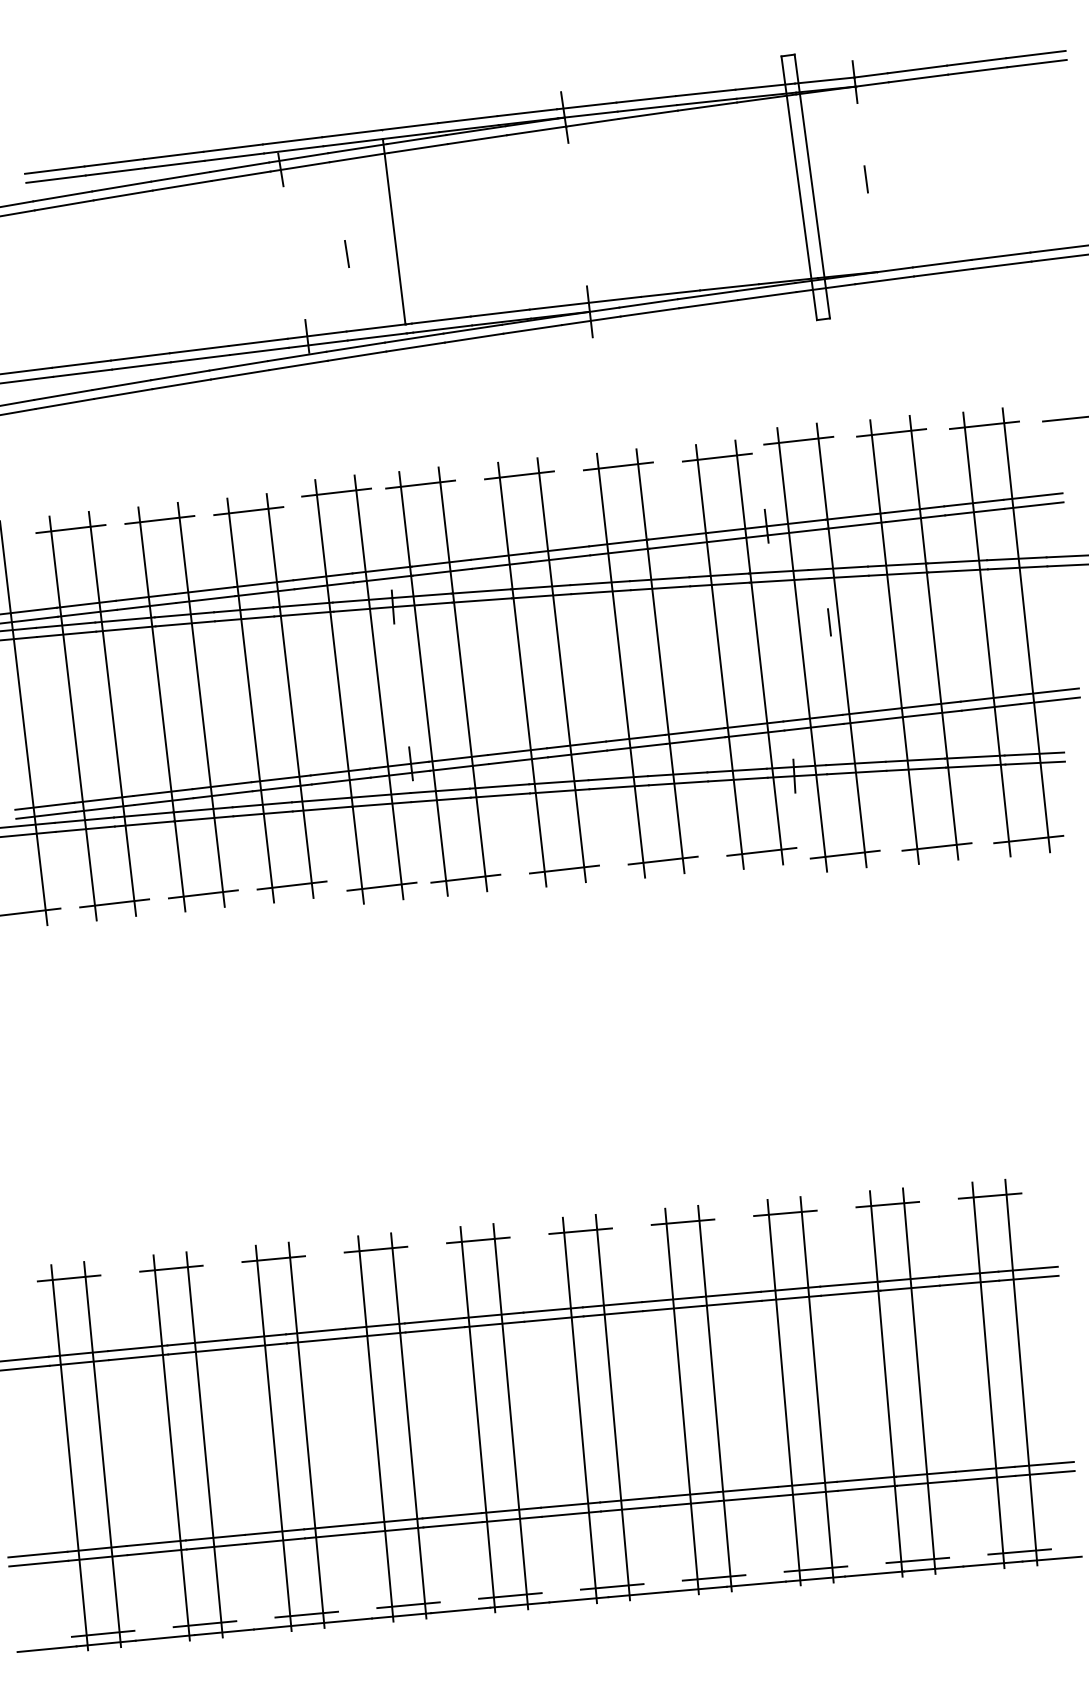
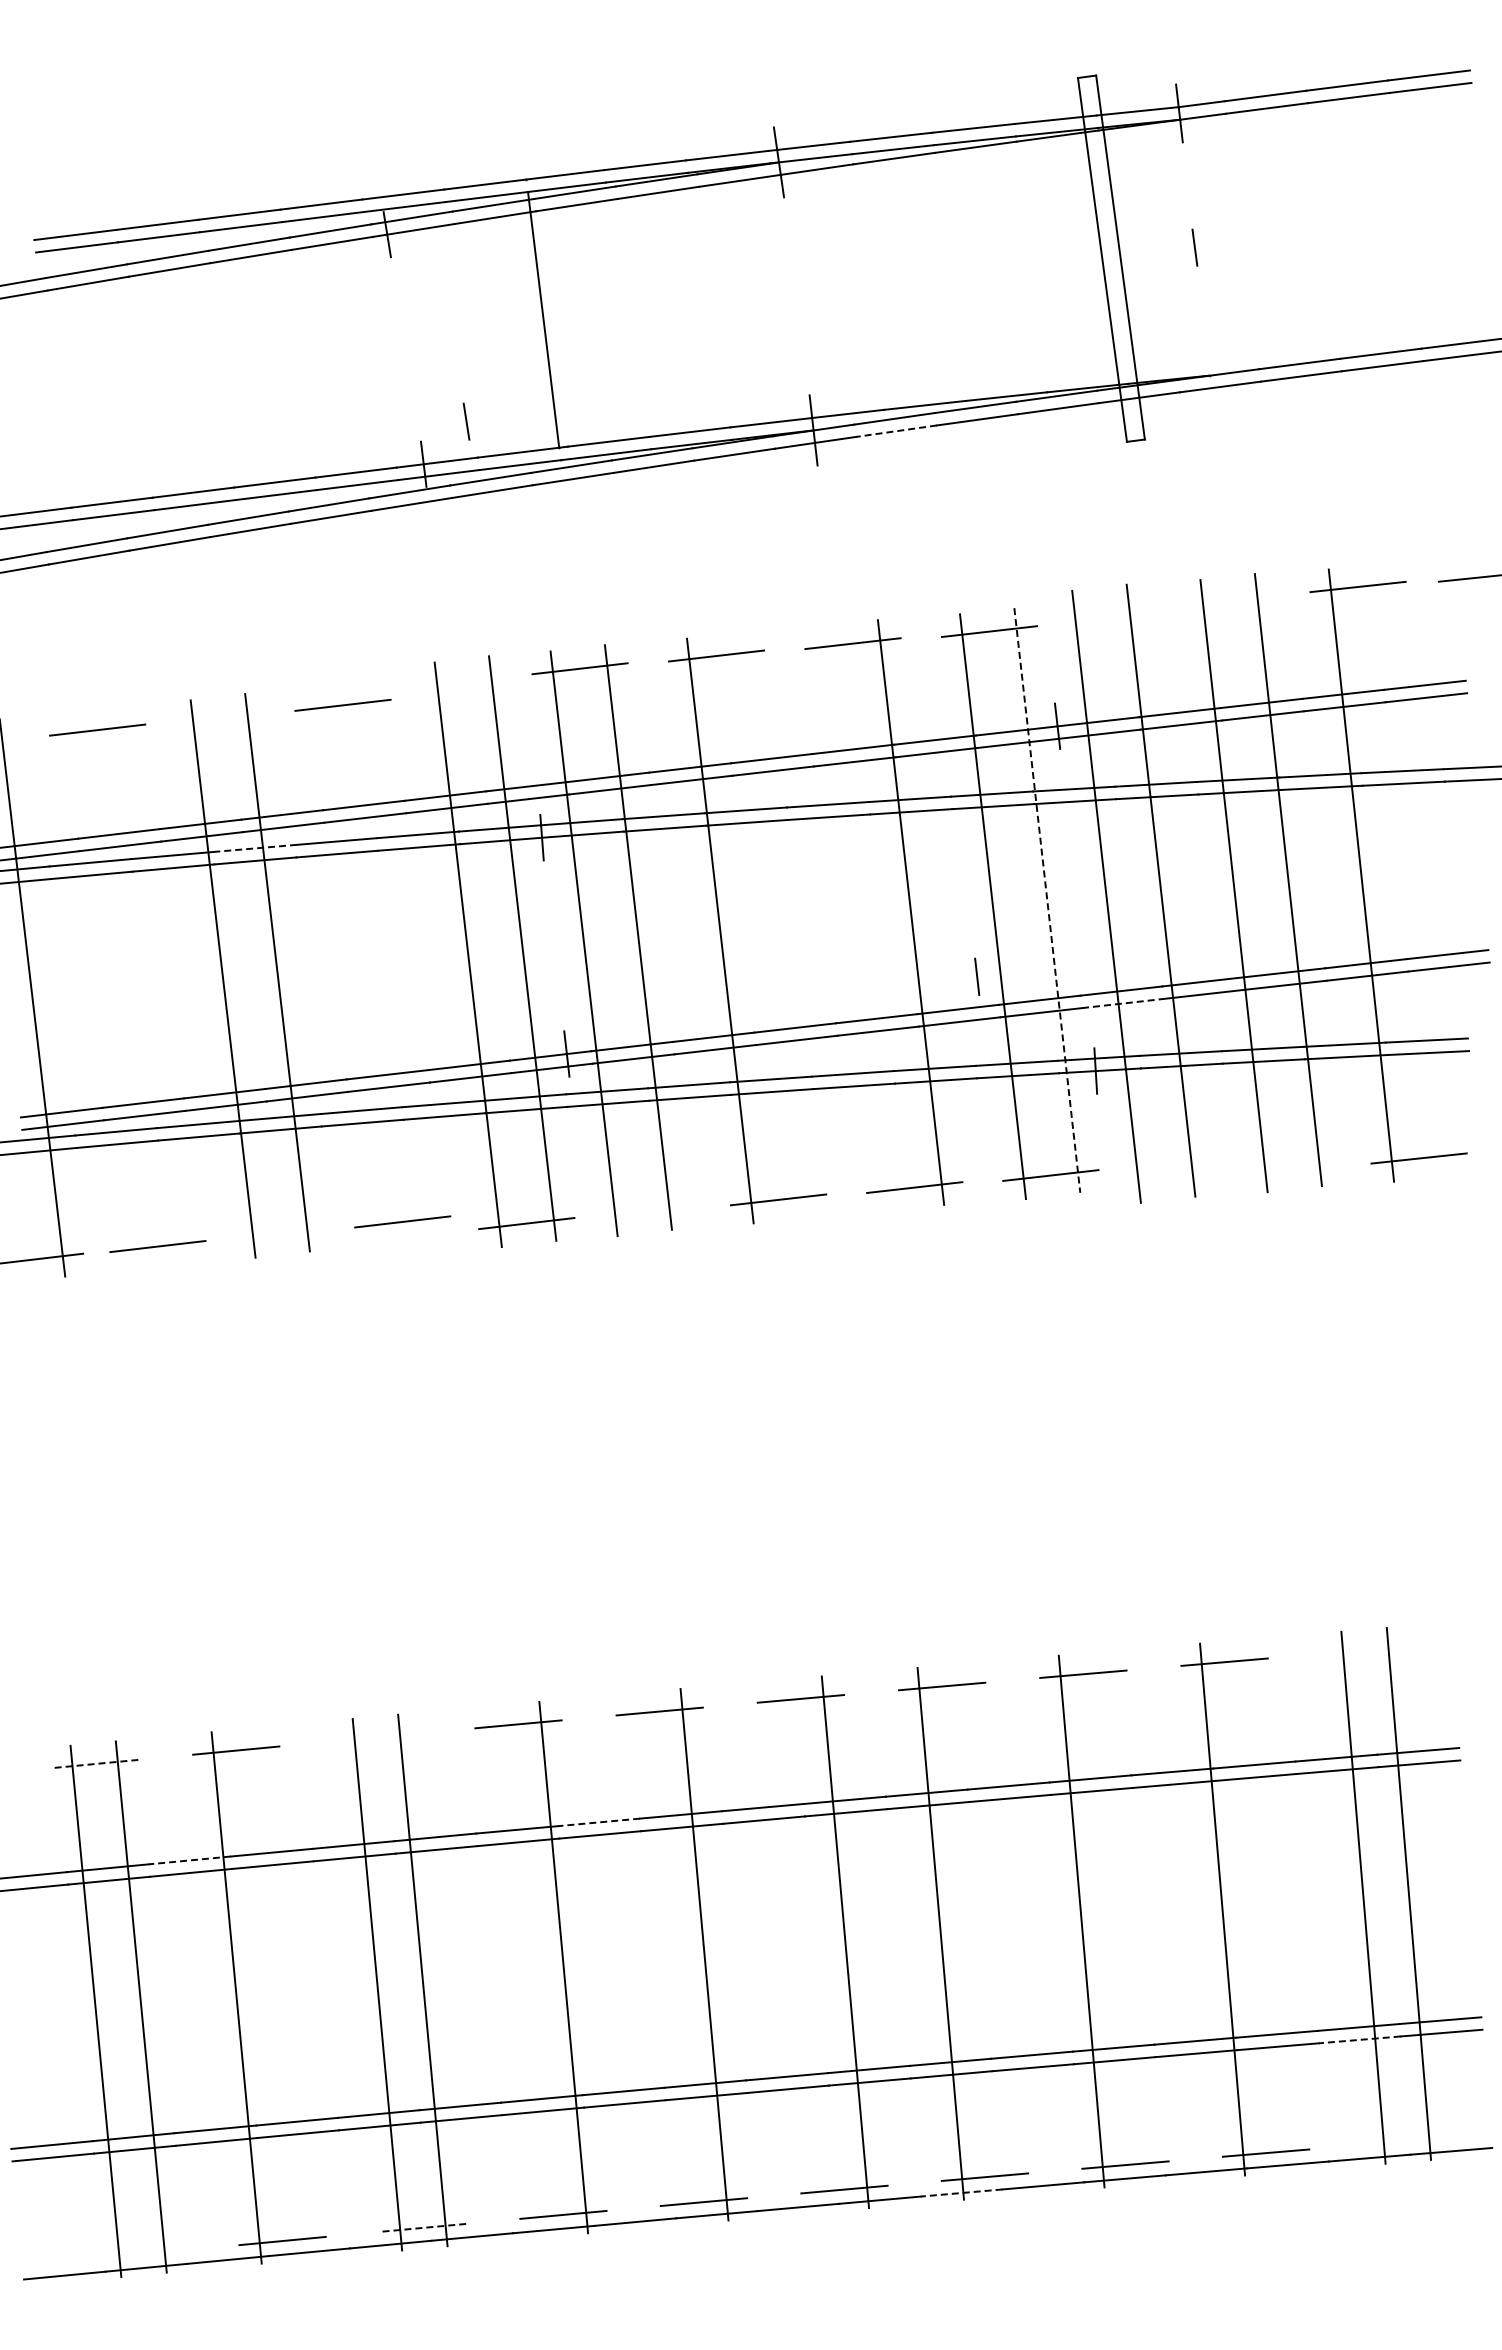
line: (346, 253) -> (466, 421), moved
line: (649, 312) -> (896, 431), solid -> dashed
line: (891, 432) -> (1229, 597), removed
line: (798, 440) -> (1101, 607), removed
line: (336, 492) -> (463, 679), removed
line: (159, 519) -> (219, 717), removed
line: (184, 614) -> (254, 848), solid -> dashed
line: (829, 622) -> (977, 976), moved
line: (1026, 630) -> (1415, 869), removed
line: (759, 652) -> (1047, 900), solid -> dashed
line: (620, 665) -> (856, 918), removed
line: (561, 669) -> (774, 924), removed
line: (289, 696) -> (399, 960), removed
line: (250, 700) -> (345, 966), removed
line: (112, 713) -> (154, 984), removed
line: (73, 718) -> (100, 991), removed
line: (814, 727) -> (1123, 1003), solid -> dashed
line: (936, 846) -> (1292, 1168), removed
line: (844, 854) -> (1165, 1178), removed
line: (465, 878) -> (642, 1212), removed
line: (202, 893) -> (279, 1233), removed
line: (989, 1196) -> (1365, 1650), removed
line: (273, 1259) -> (377, 1737), removed
line: (68, 1278) -> (94, 1764), solid -> dashed
line: (433, 1320) -> (598, 1822), solid -> dashed
line: (137, 1348) -> (189, 1860), solid -> dashed
line: (918, 1380) -> (1267, 1905), removed
line: (816, 1389) -> (1126, 1917), removed
line: (715, 1398) -> (986, 1929), removed
line: (579, 1410) -> (799, 1946), removed
line: (478, 1419) -> (659, 1958), removed
line: (375, 1428) -> (517, 1971), removed
line: (204, 1444) -> (282, 1993), removed
line: (985, 1478) -> (1359, 2039), solid -> dashed
line: (1019, 1551) -> (1406, 2140), removed
line: (697, 1589) -> (961, 2193), solid -> dashed
line: (306, 1614) -> (422, 2227), solid -> dashed
line: (103, 1633) -> (142, 2254), removed

